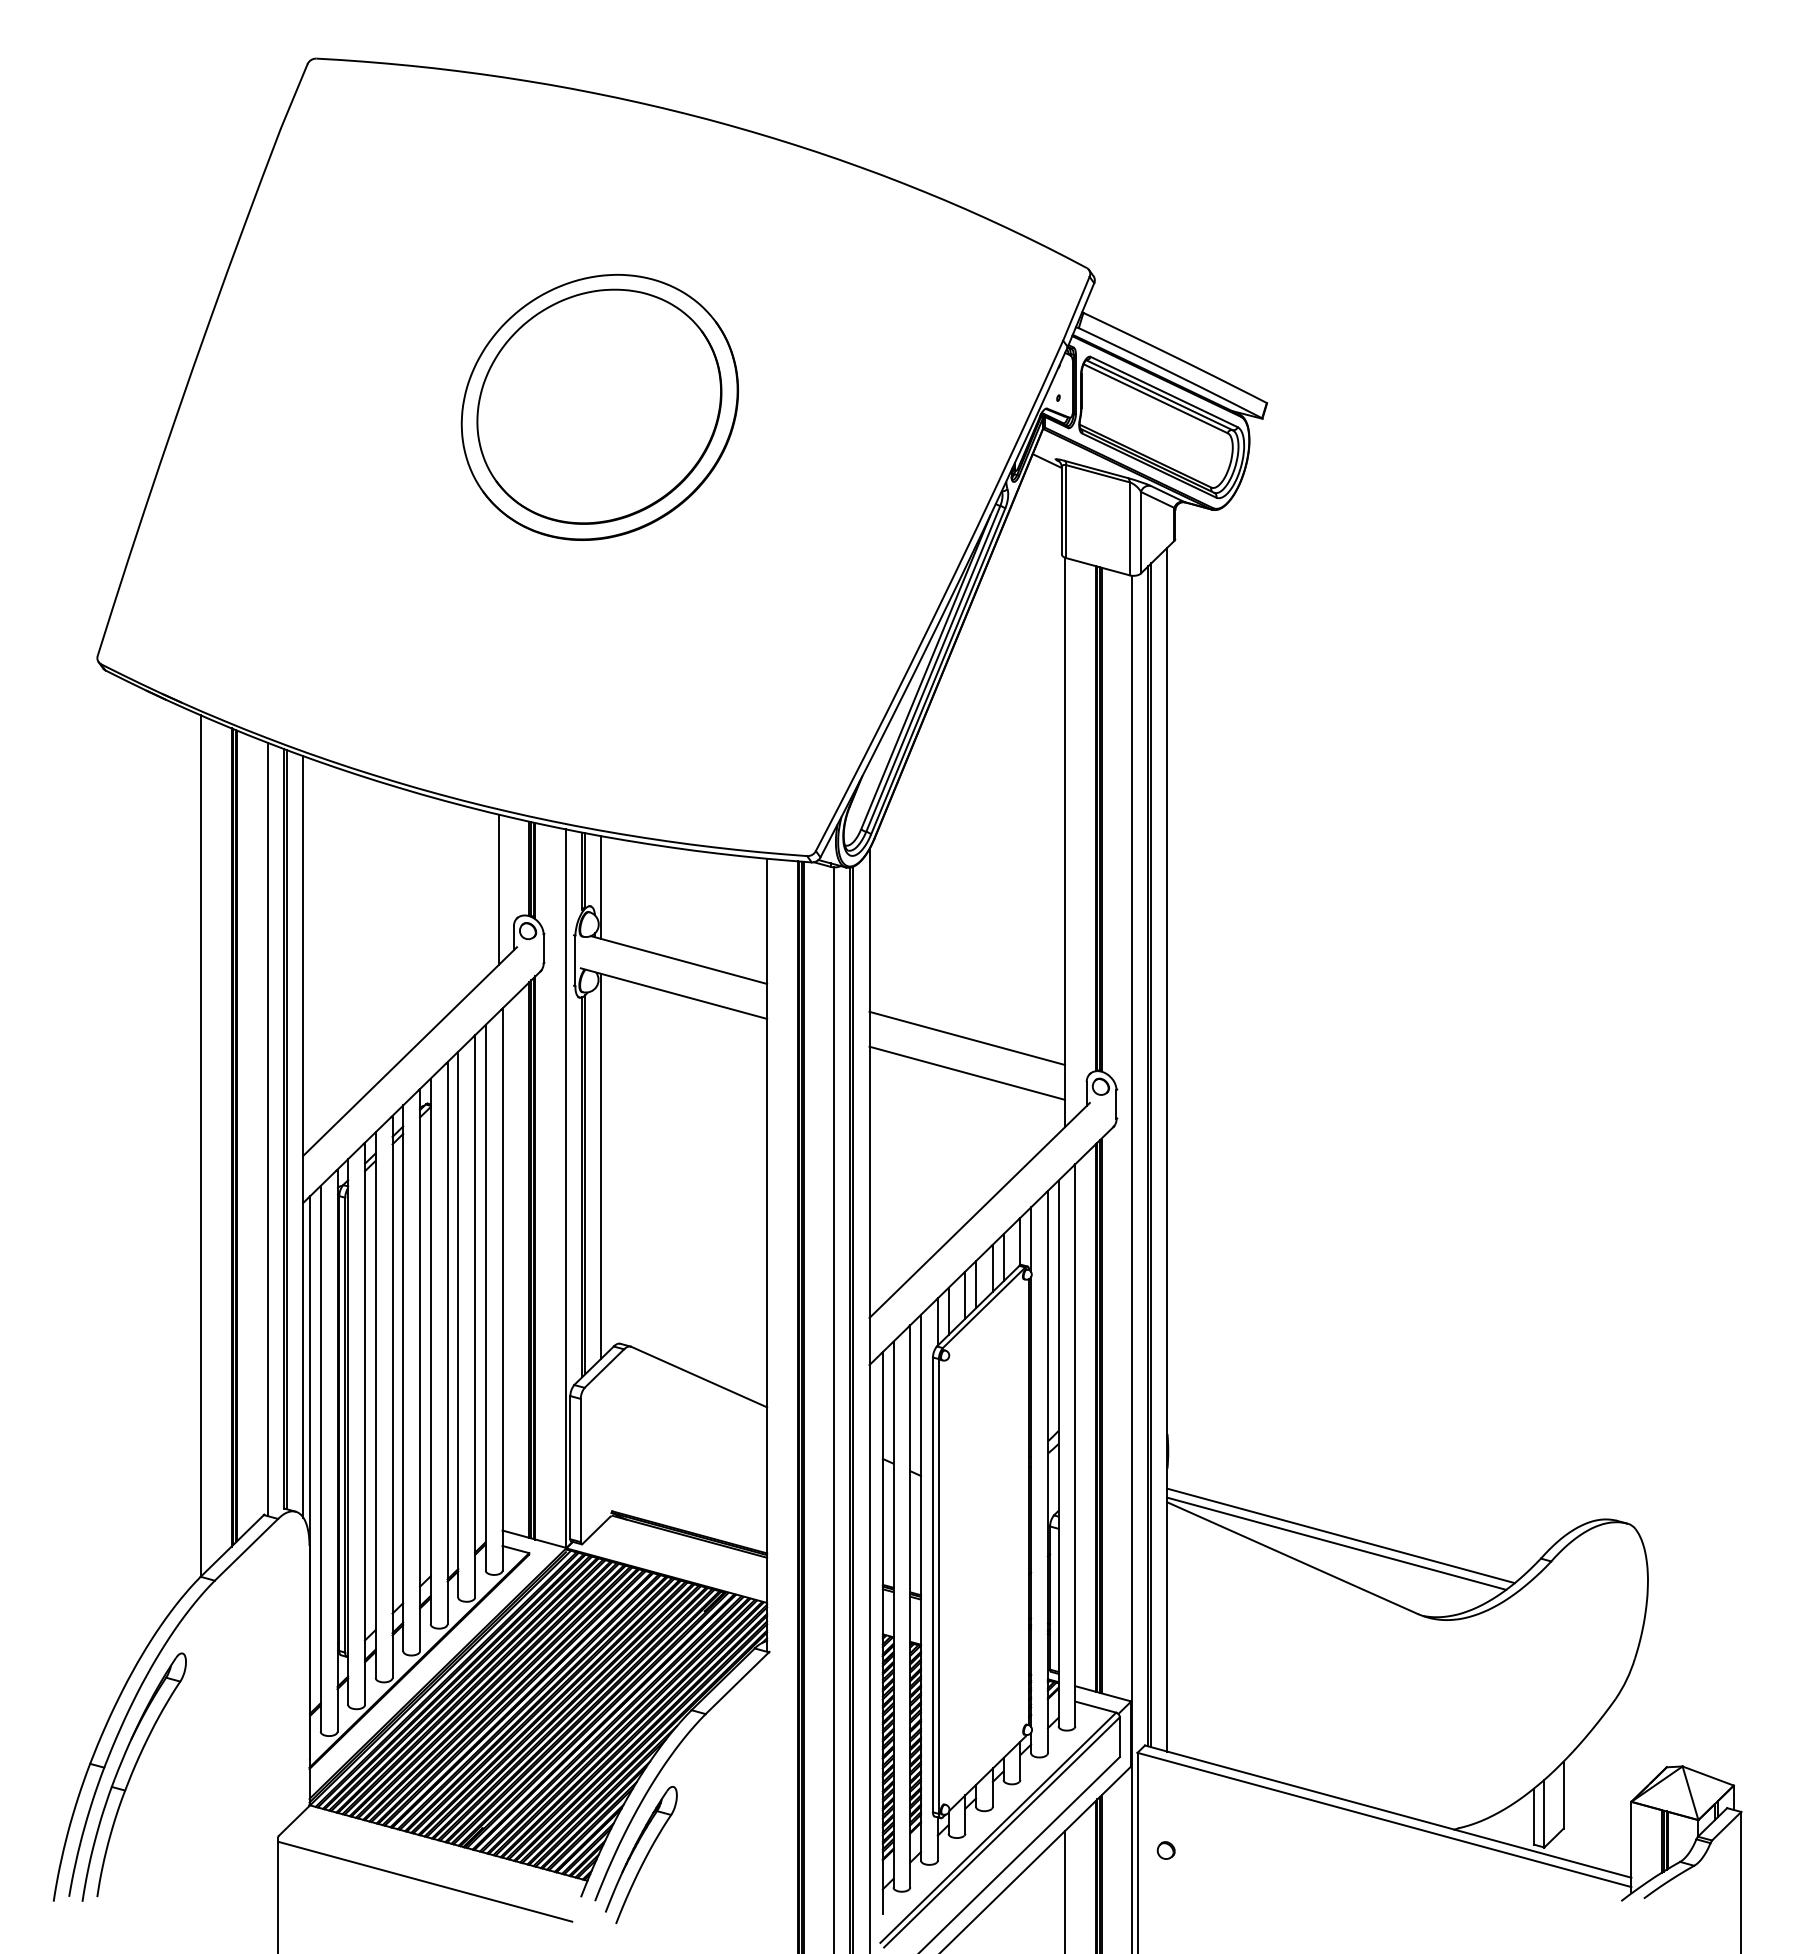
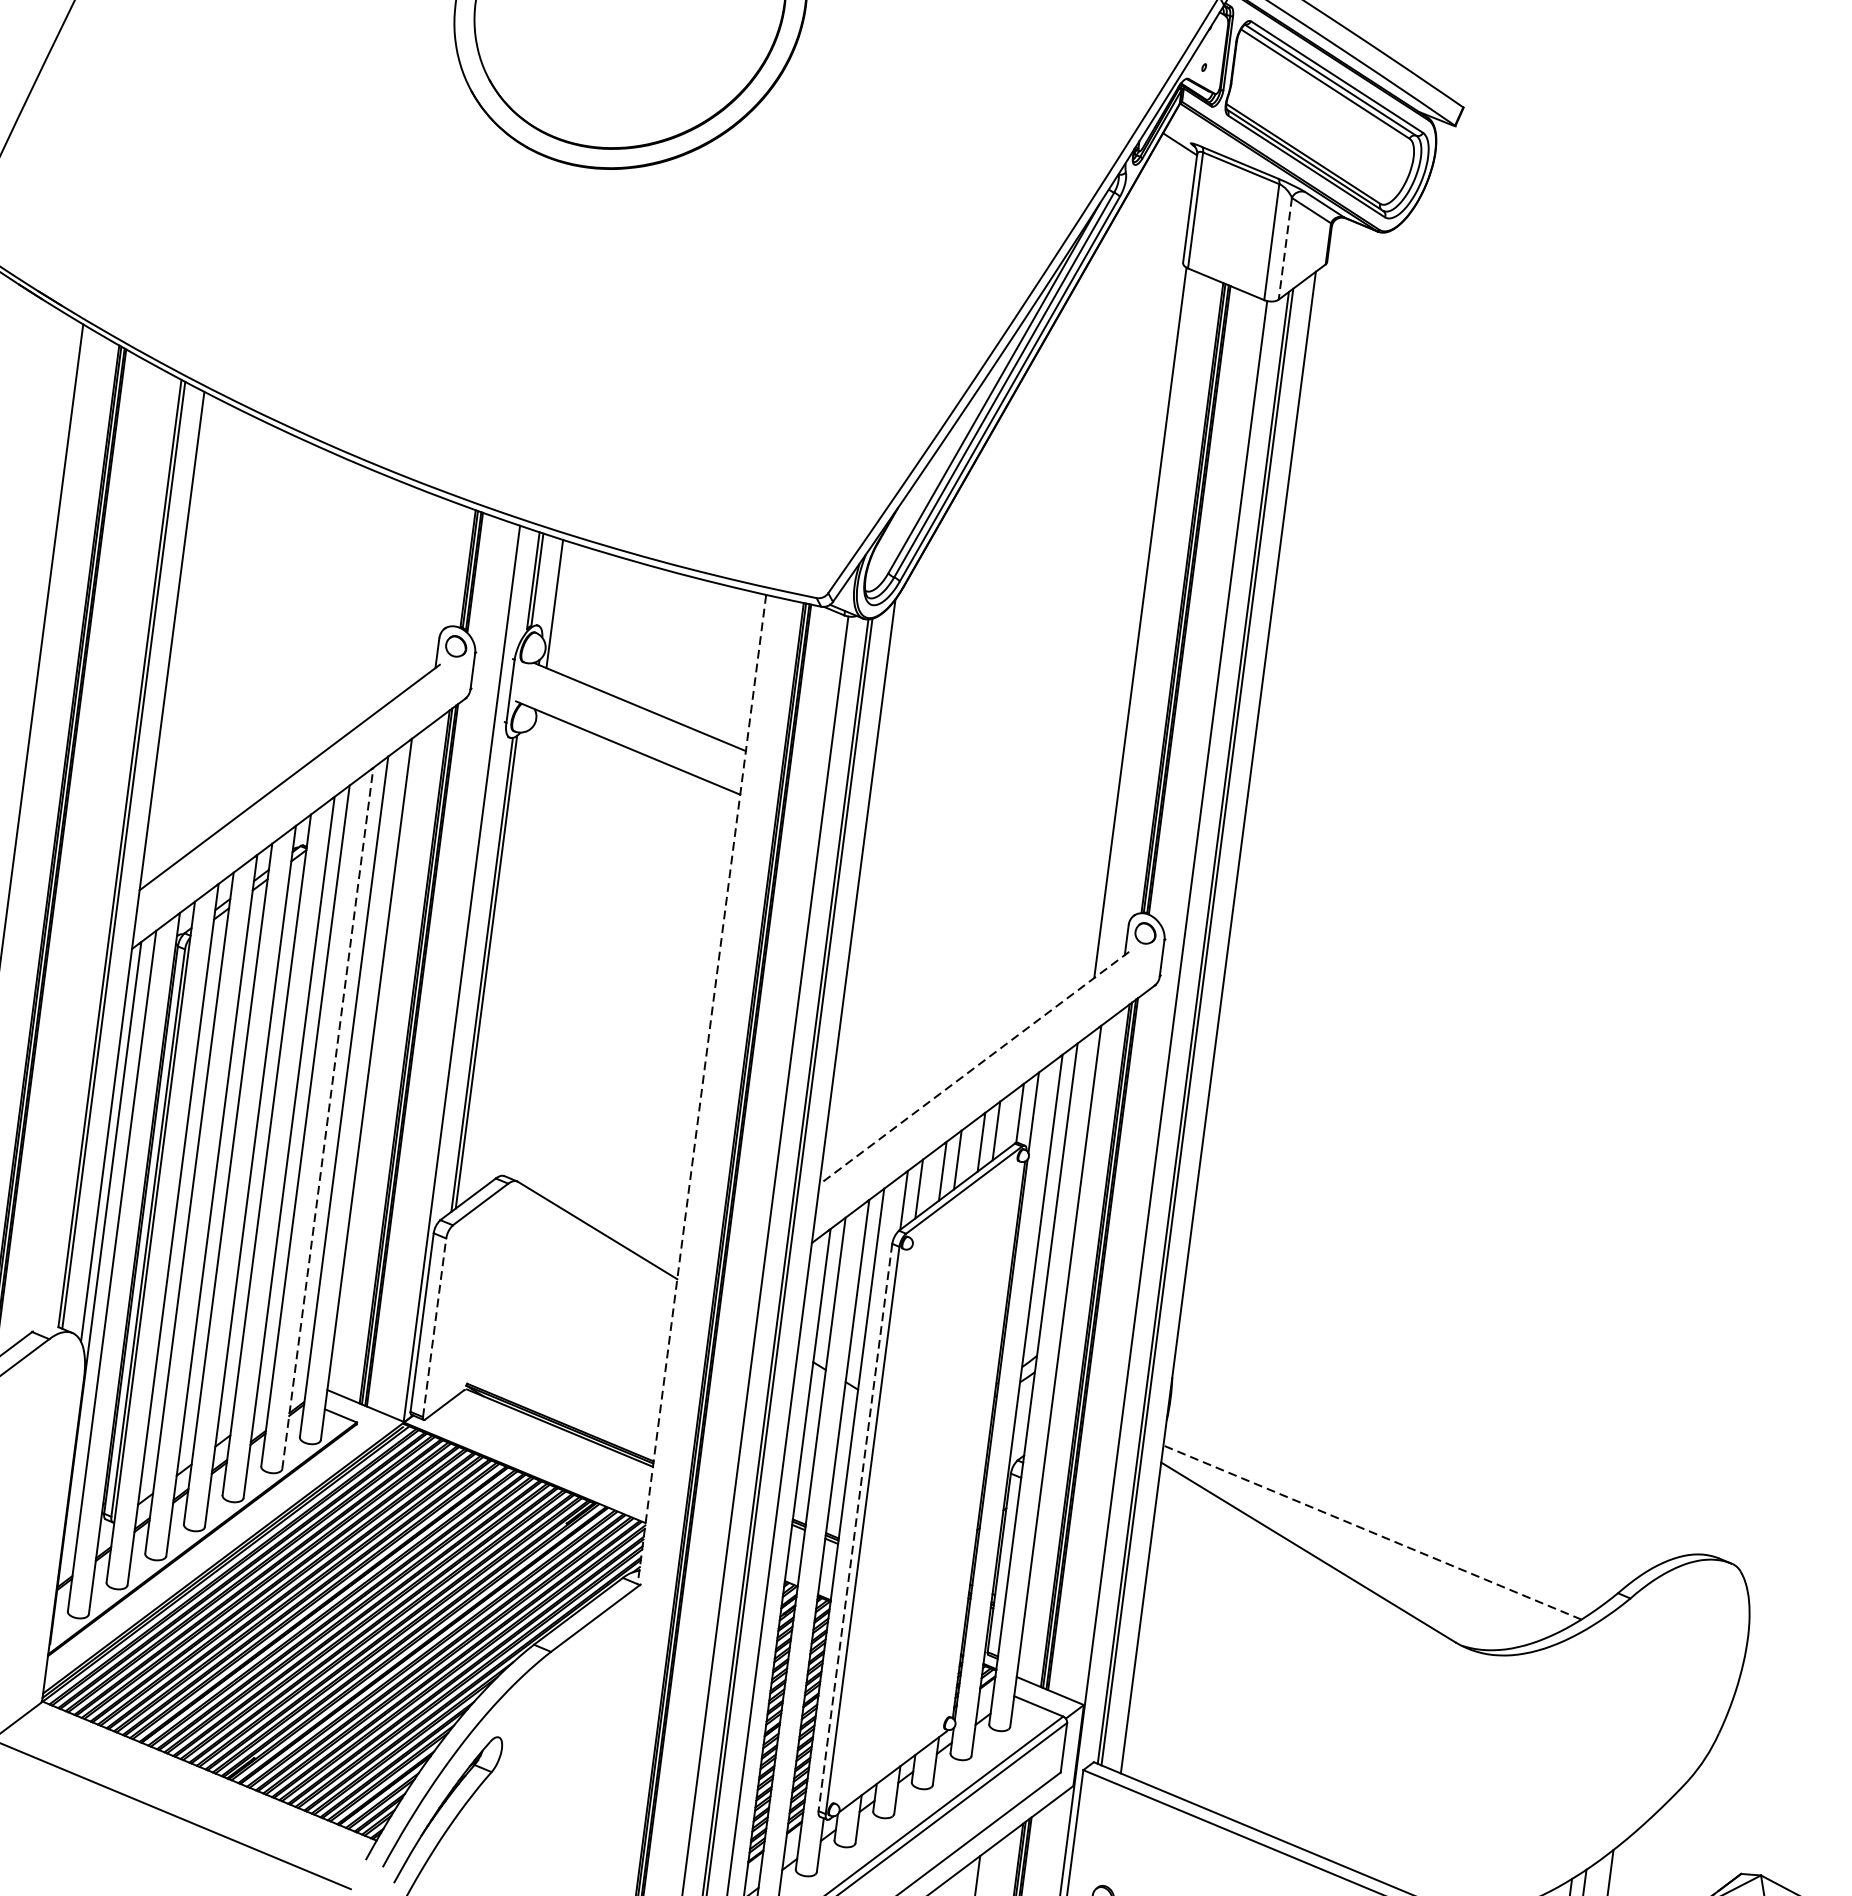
line: (1140, 532) -> (1284, 248), solid -> dashed
line: (498, 889) -> (426, 589), removed
line: (967, 1037) -> (987, 850), removed
line: (967, 1072) -> (981, 893), removed
line: (268, 1128) -> (100, 850), removed
line: (601, 1165) -> (509, 950), removed
line: (979, 1210) -> (974, 1068), solid -> dashed
line: (767, 1255) -> (702, 1089), solid -> dashed
line: (475, 1315) -> (328, 1117), solid -> dashed
line: (580, 1470) -> (434, 1327), solid -> dashed
line: (1340, 1535) -> (1371, 1531), solid -> dashed
line: (1336, 1543) -> (1365, 1541), removed
line: (932, 1585) -> (854, 1528), solid -> dashed

